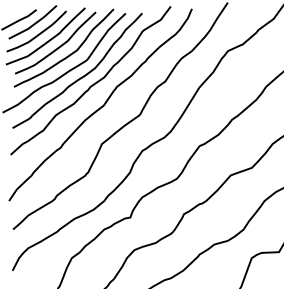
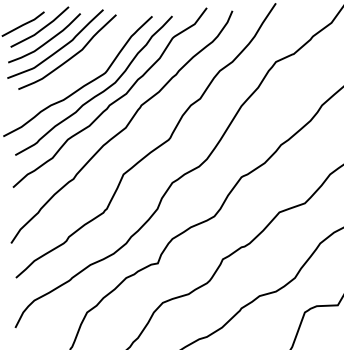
curve: (68, 54) -> (83, 66), removed

